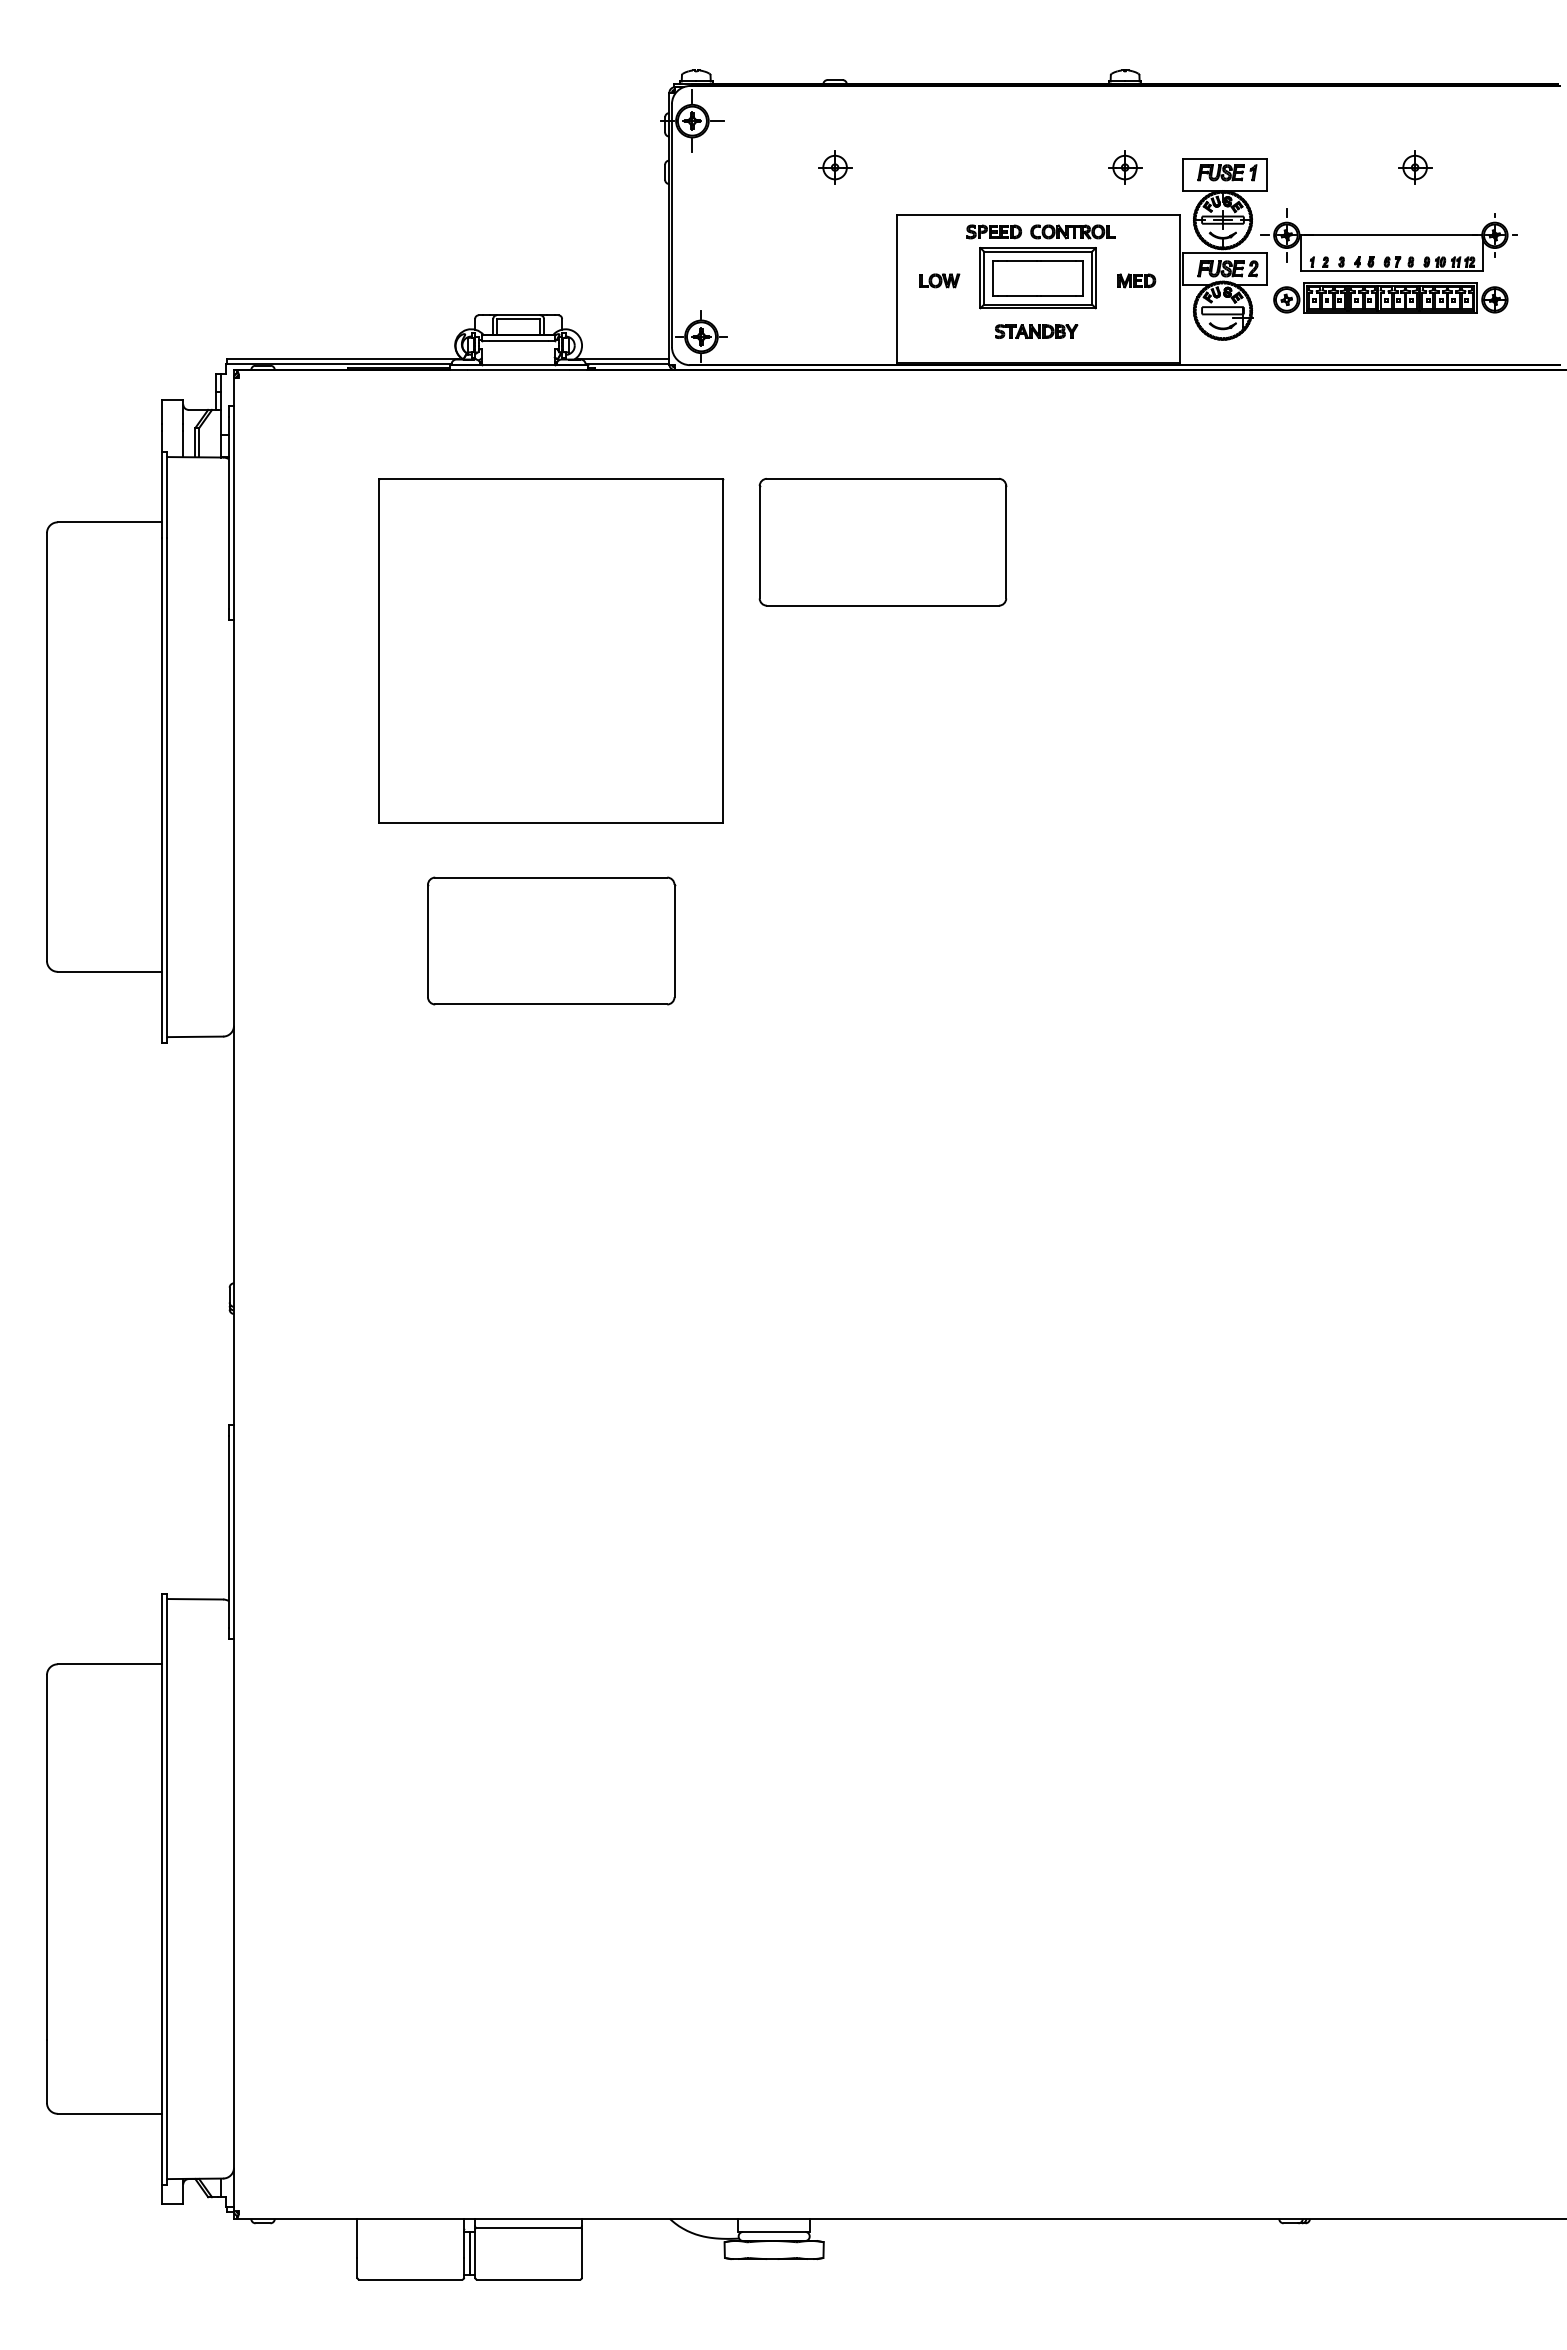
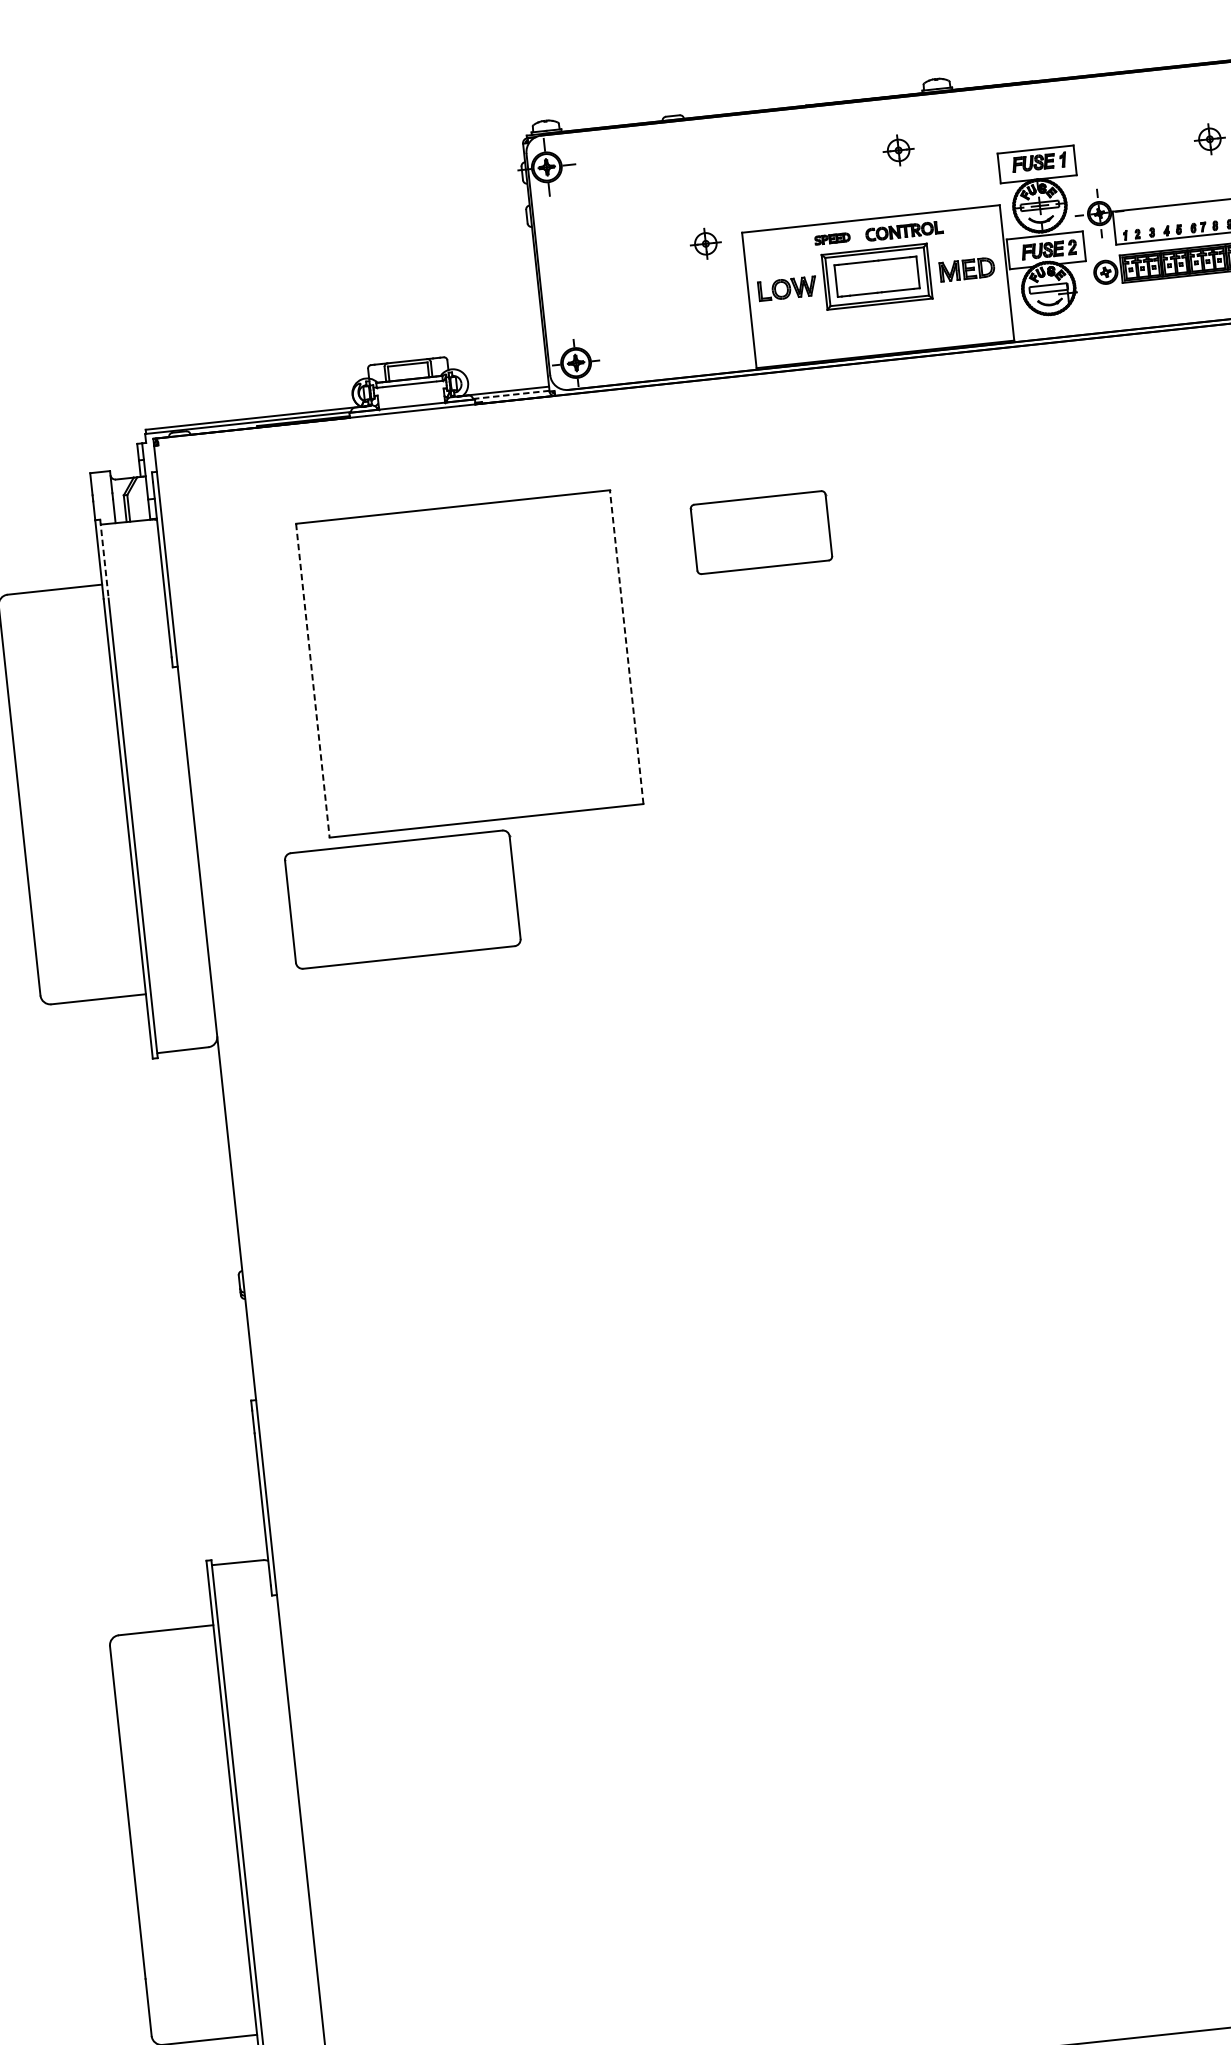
part: (835, 167) -> (706, 243), moved
part: (1125, 167) -> (898, 150), moved
part: (993, 231) -> (831, 238), size x0.7
part: (939, 280) -> (787, 288), size x1.6
part: (1136, 280) -> (966, 269), size x1.6
part: (1036, 331) -> (880, 325), removed
line: (627, 363) -> (511, 394), solid -> dashed
line: (166, 495) -> (104, 559), solid -> dashed
part: (882, 542) -> (761, 532), size x0.6
line: (723, 650) -> (626, 646), solid -> dashed
line: (379, 651) -> (313, 681), solid -> dashed
part: (551, 940) -> (403, 899), moved

